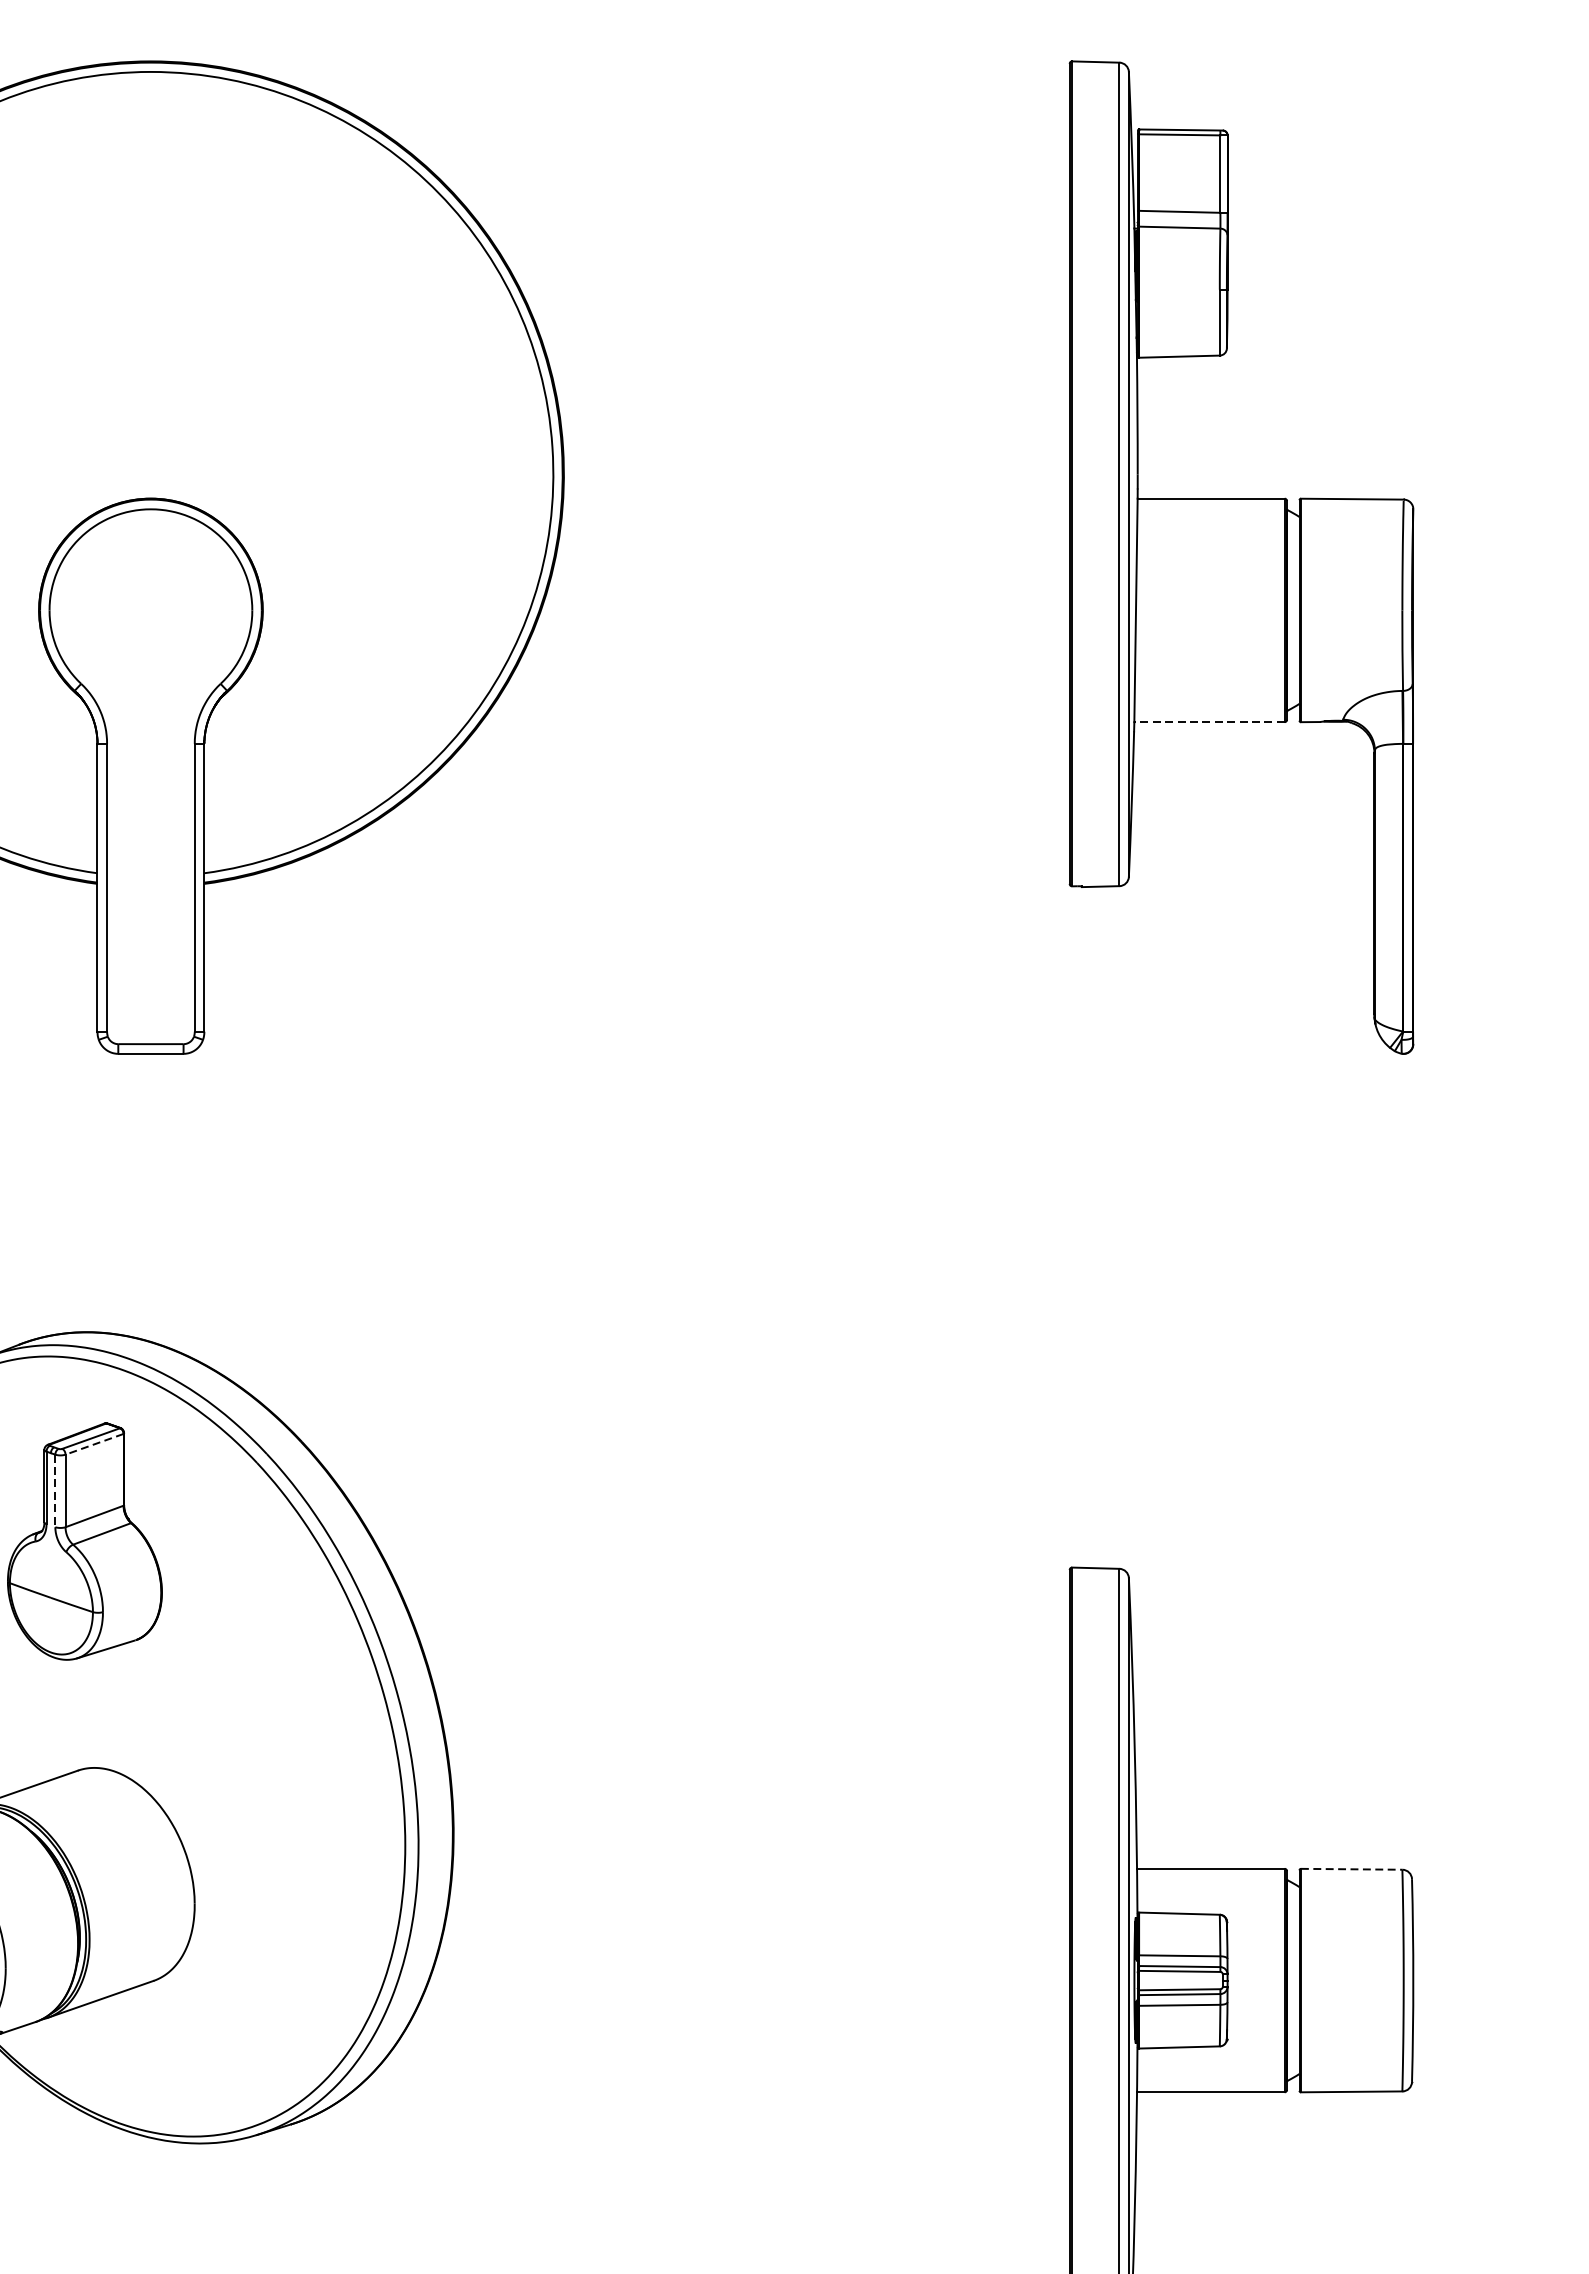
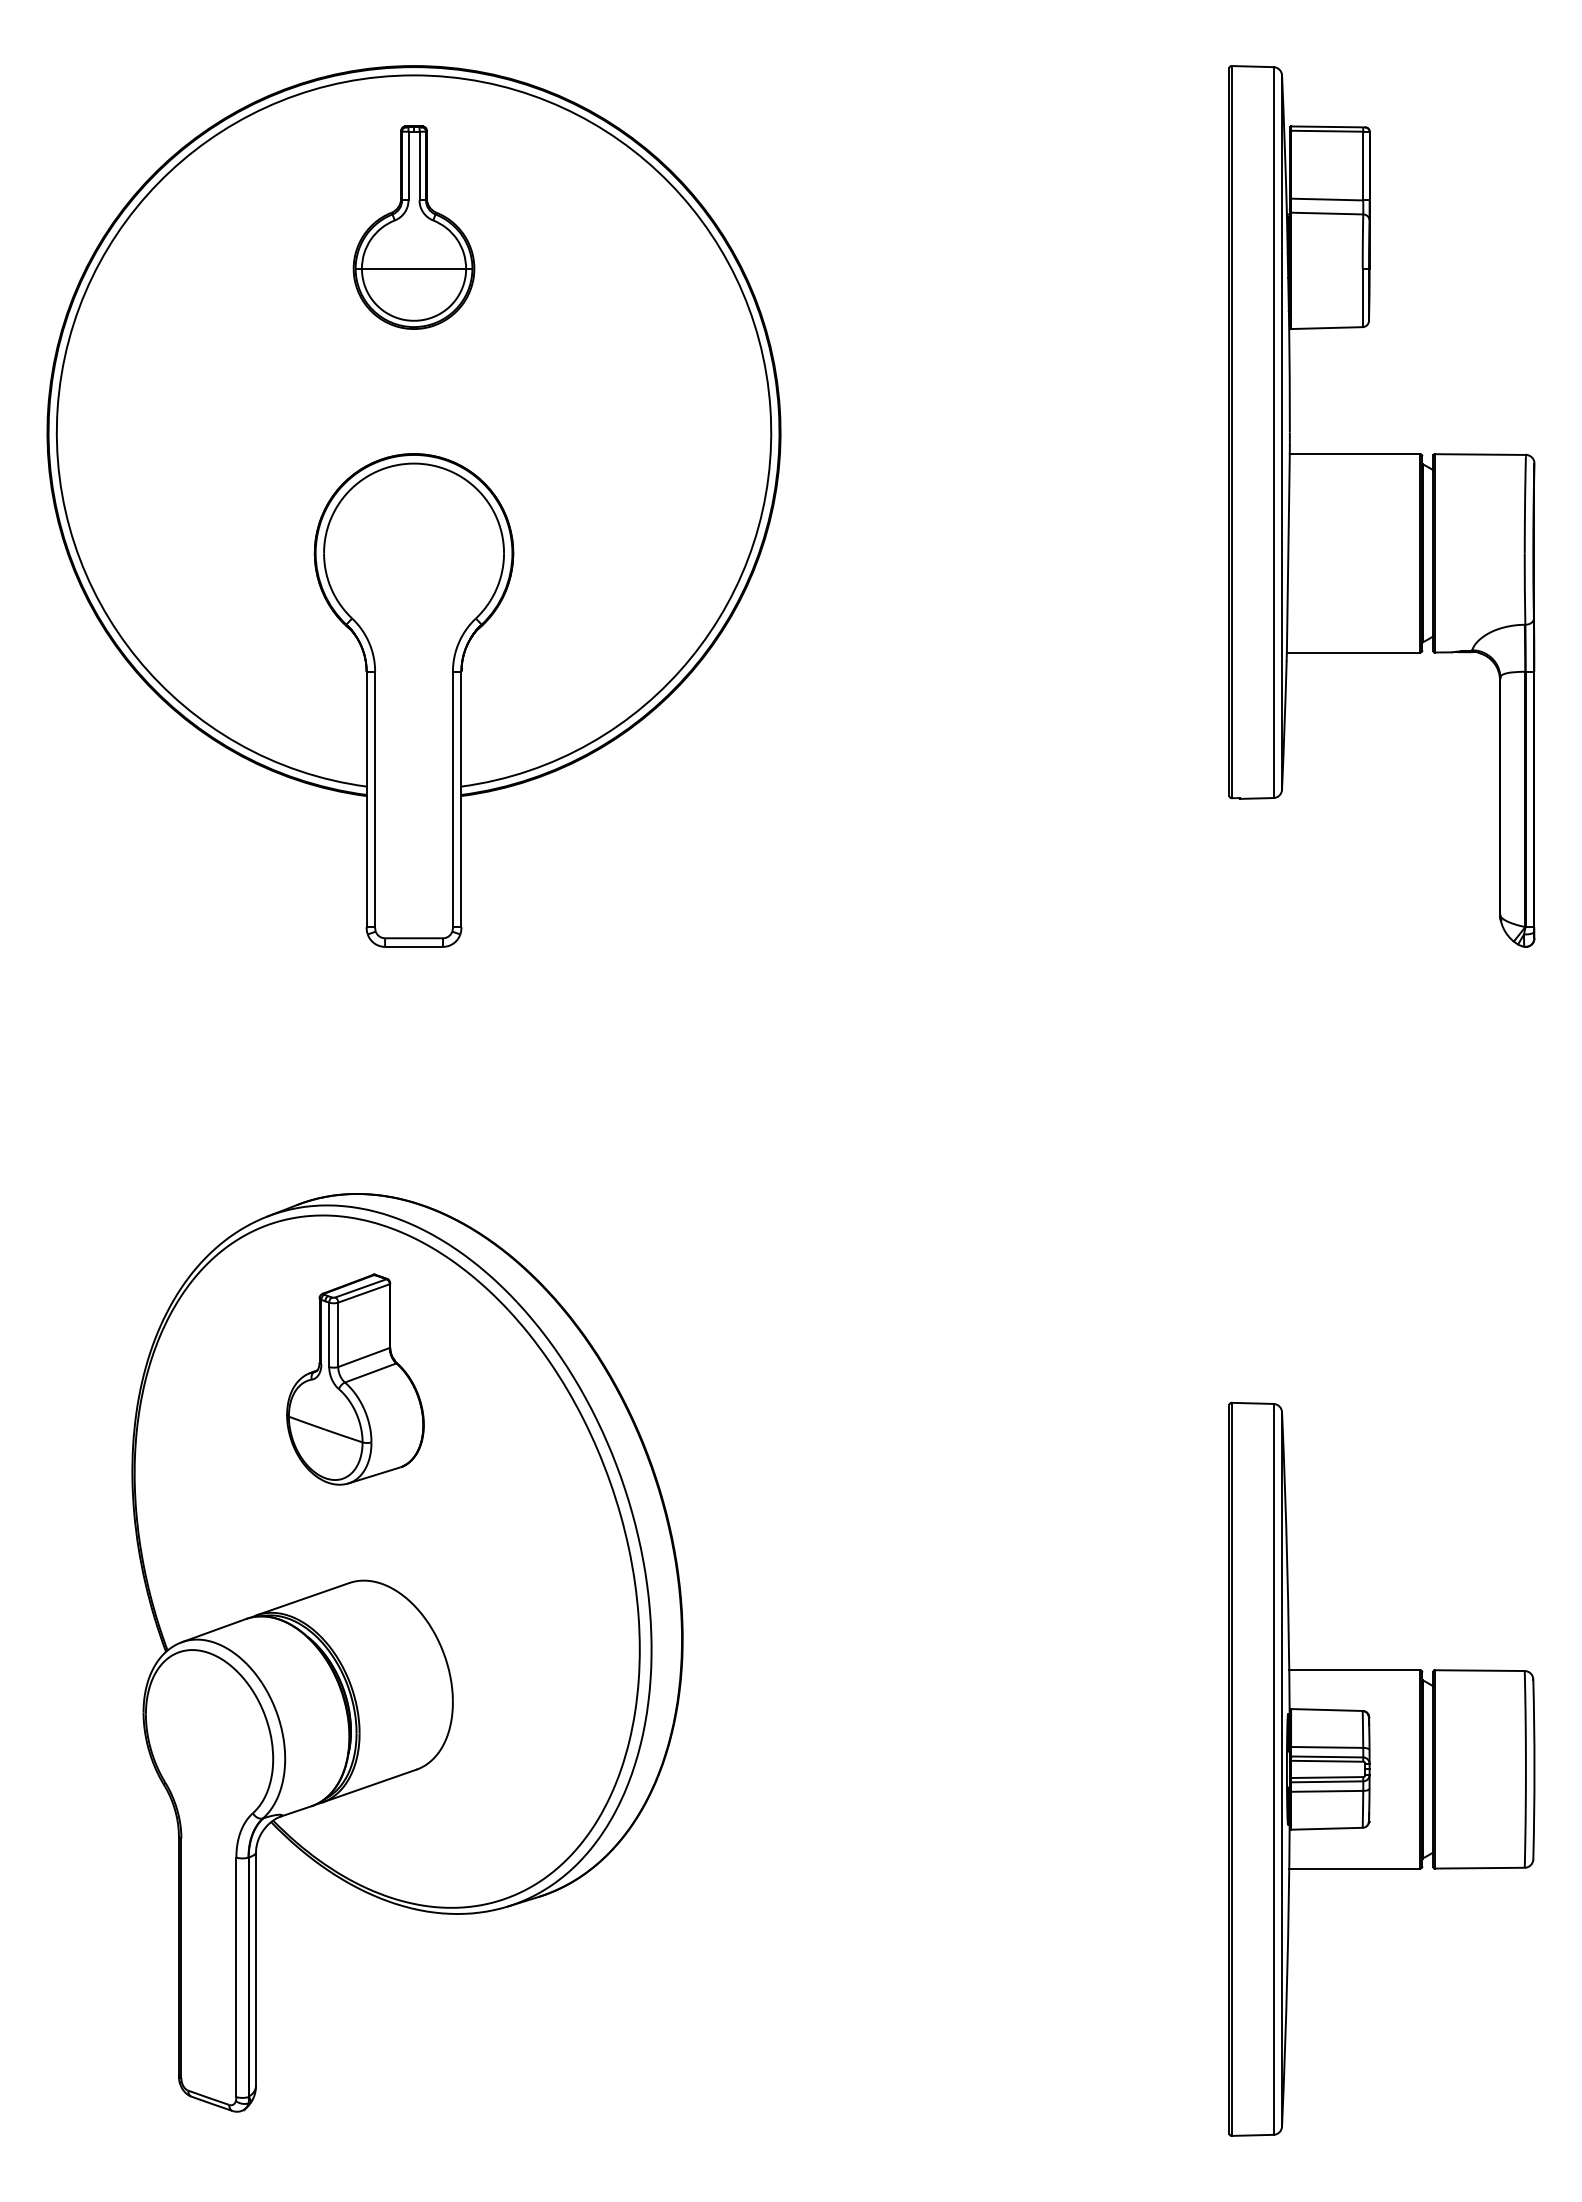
part: (150, 243) -> (413, 227), added
line: (1209, 722) -> (1353, 652), dashed -> solid
line: (93, 1444) -> (363, 1293), dashed -> solid
line: (55, 1491) -> (329, 1335), dashed -> solid
line: (1352, 1869) -> (1480, 1670), dashed -> solid

